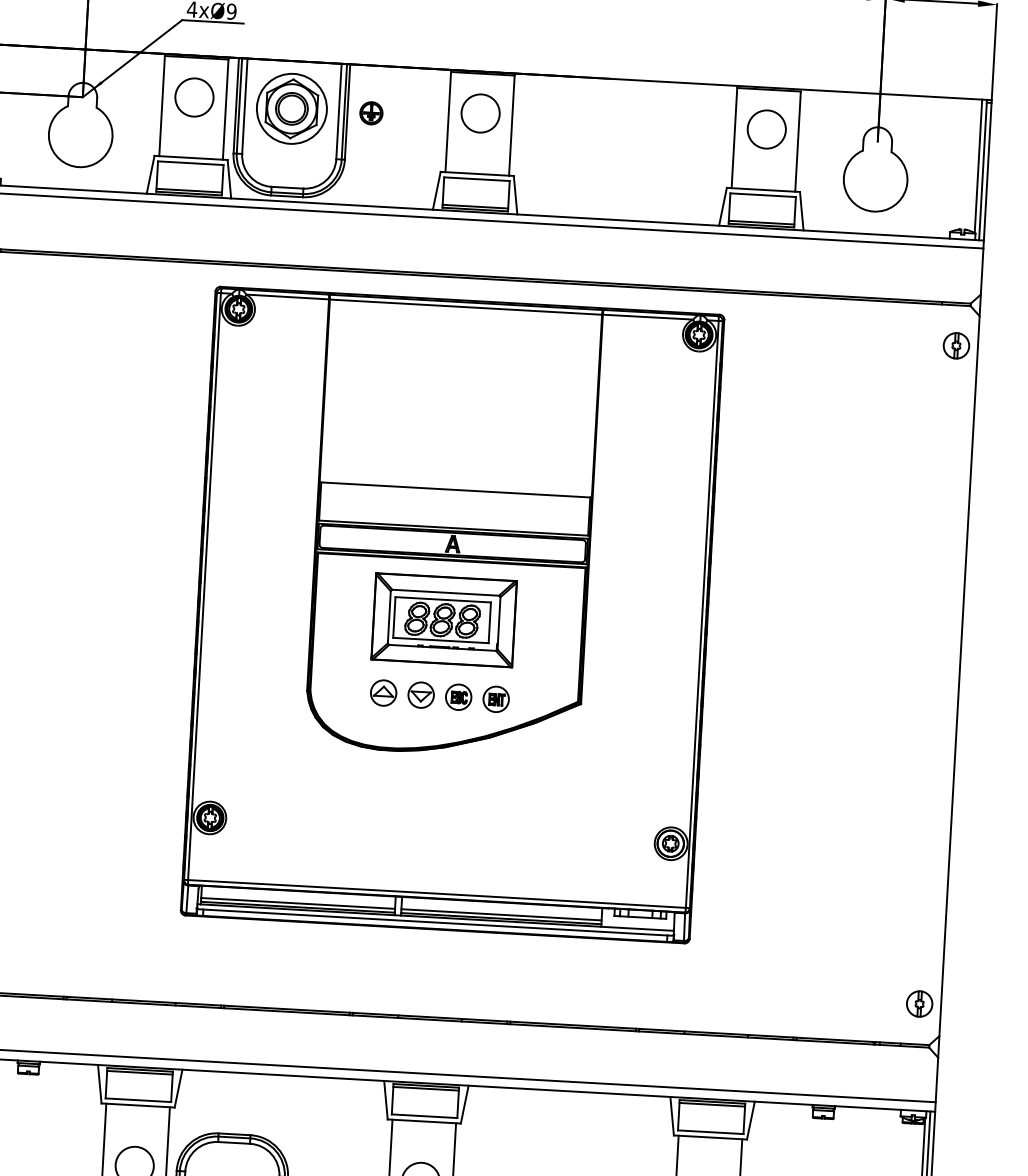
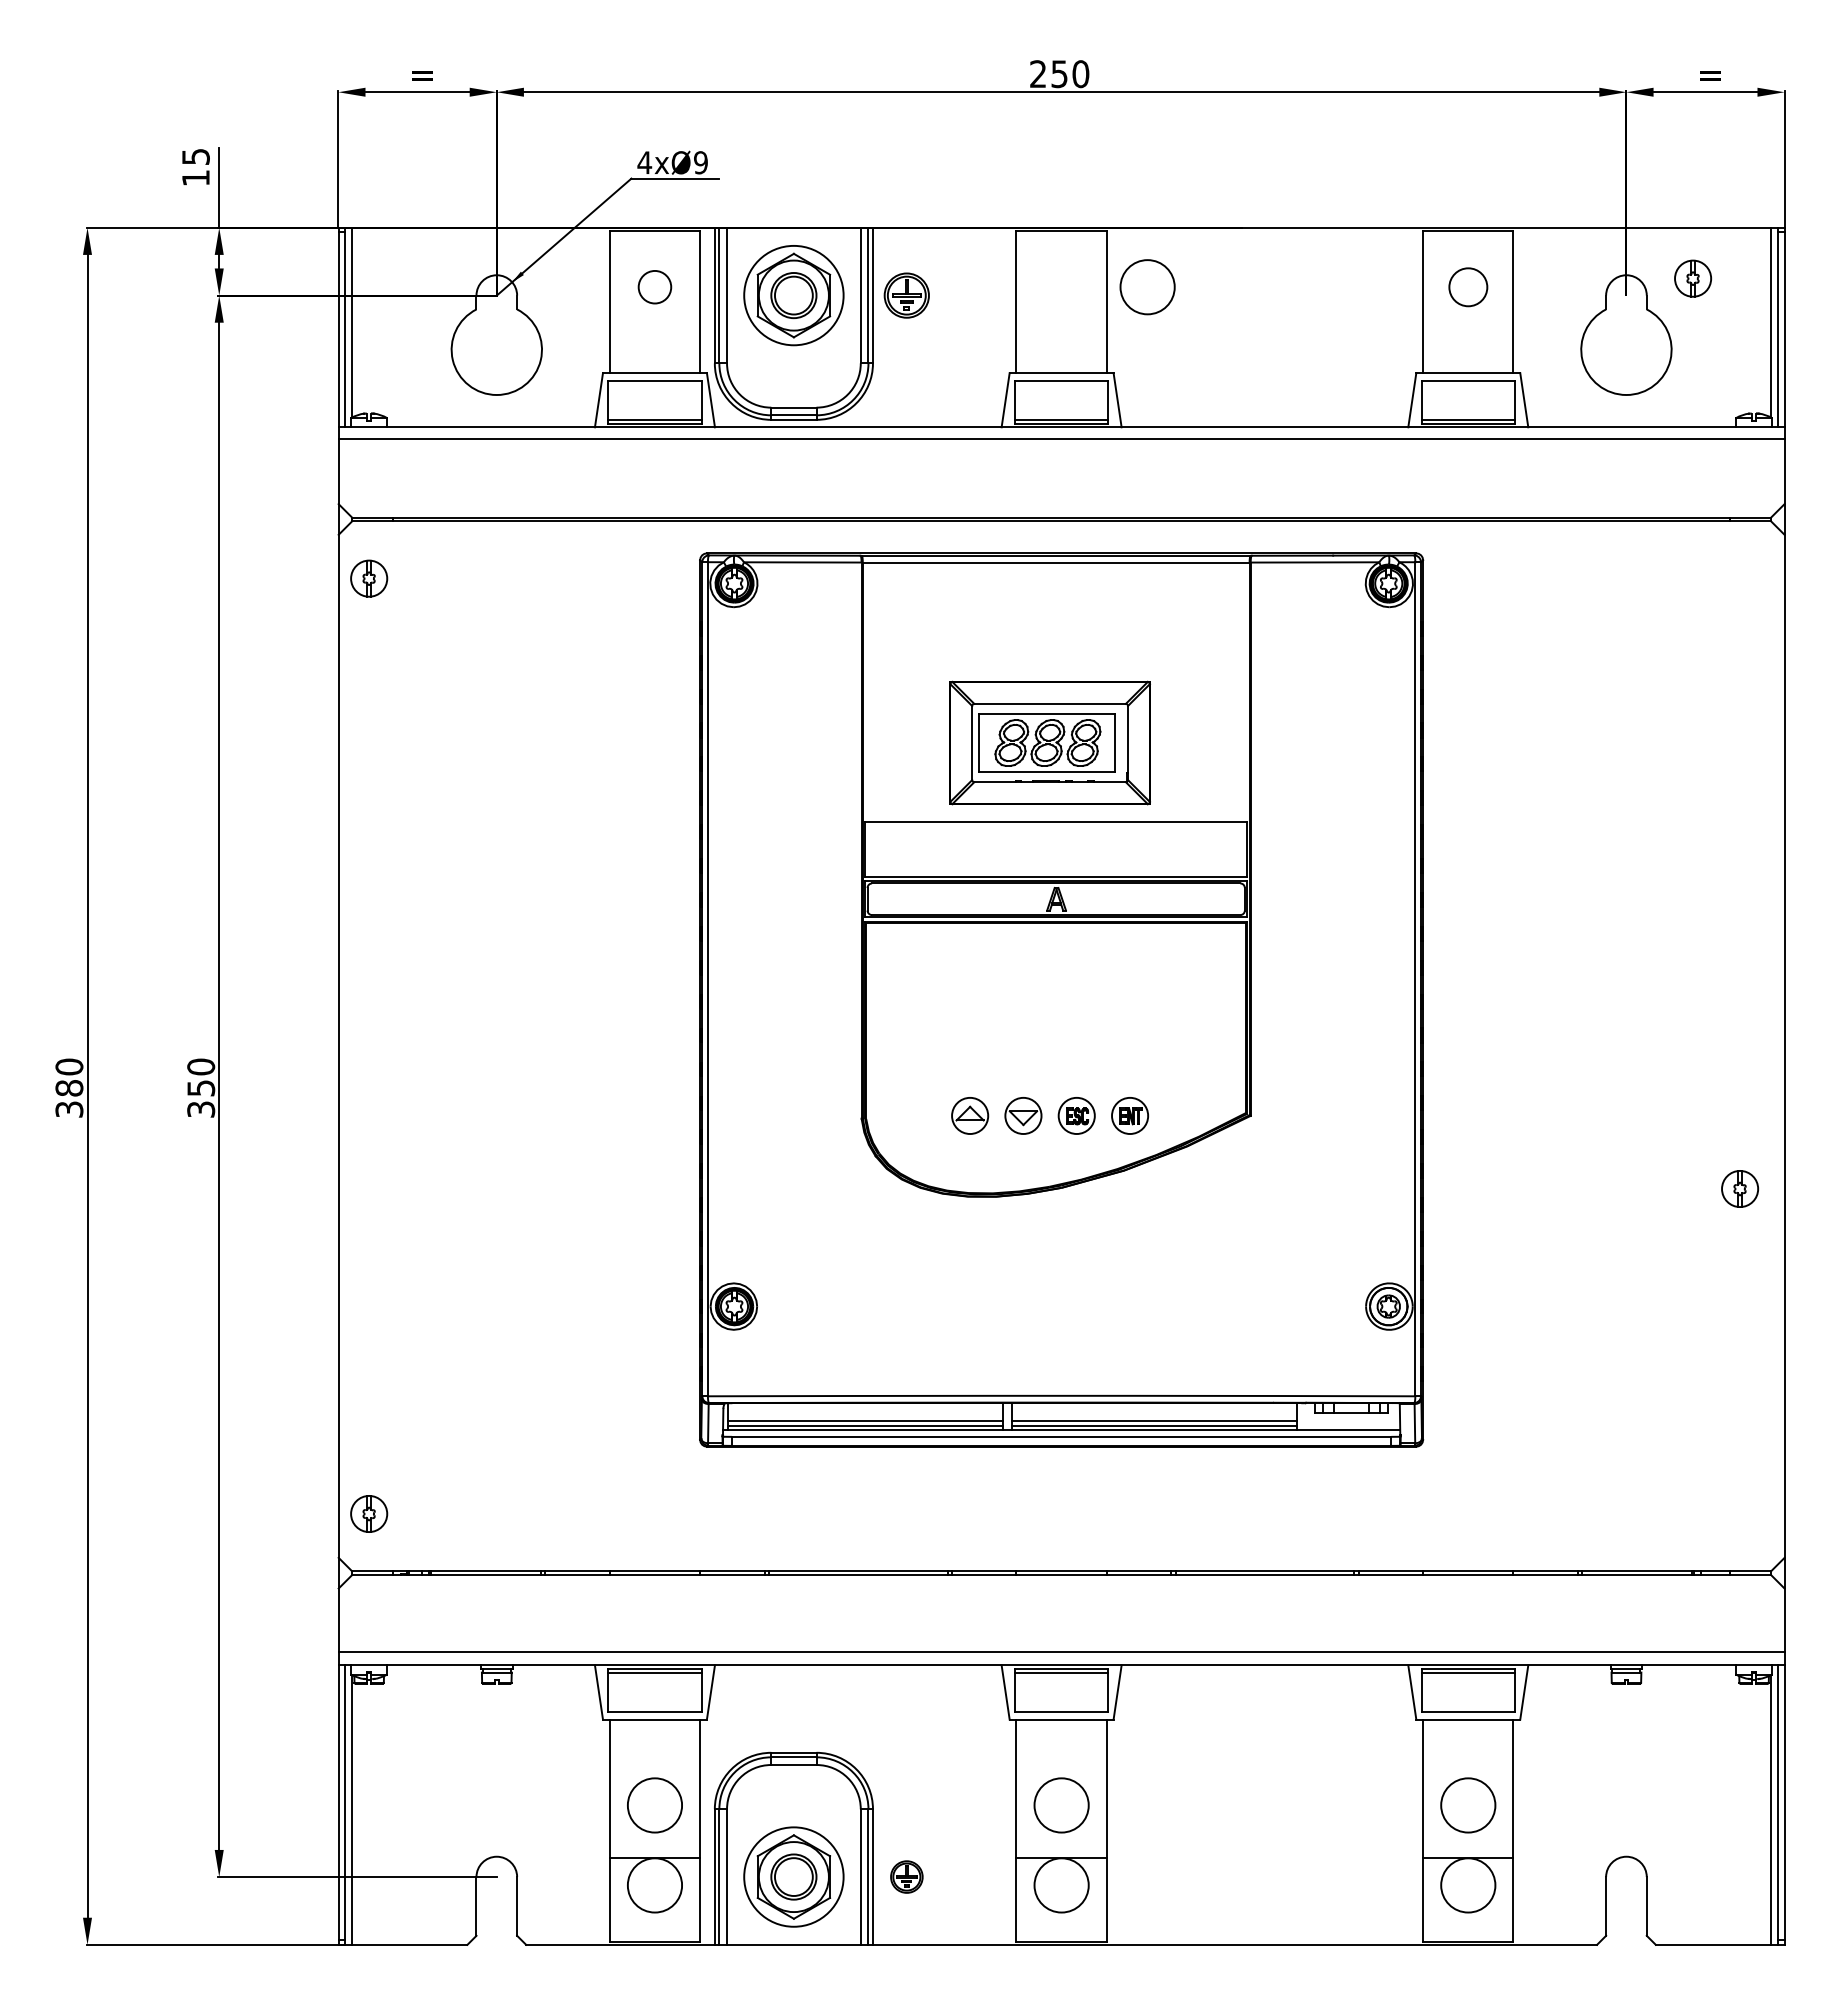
circle: (194, 97) -> (654, 287), size x0.6
part: (371, 113) -> (906, 295), size x1.4
circle: (480, 113) -> (1147, 287), moved
circle: (766, 129) -> (1468, 287), size x0.7
part: (956, 345) -> (1693, 278), moved
part: (443, 619) -> (1049, 742), moved
part: (919, 1003) -> (1739, 1188), moved

